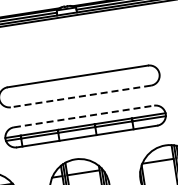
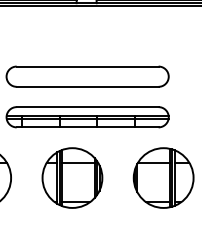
line: (80, 96) -> (87, 86), dashed -> solid
line: (83, 116) -> (87, 107), dashed -> solid

